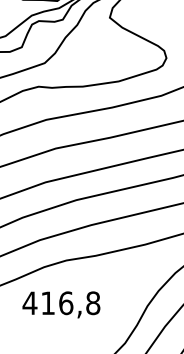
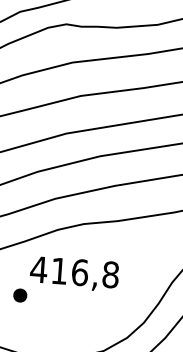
part: (15, 327) -> (20, 296), added

